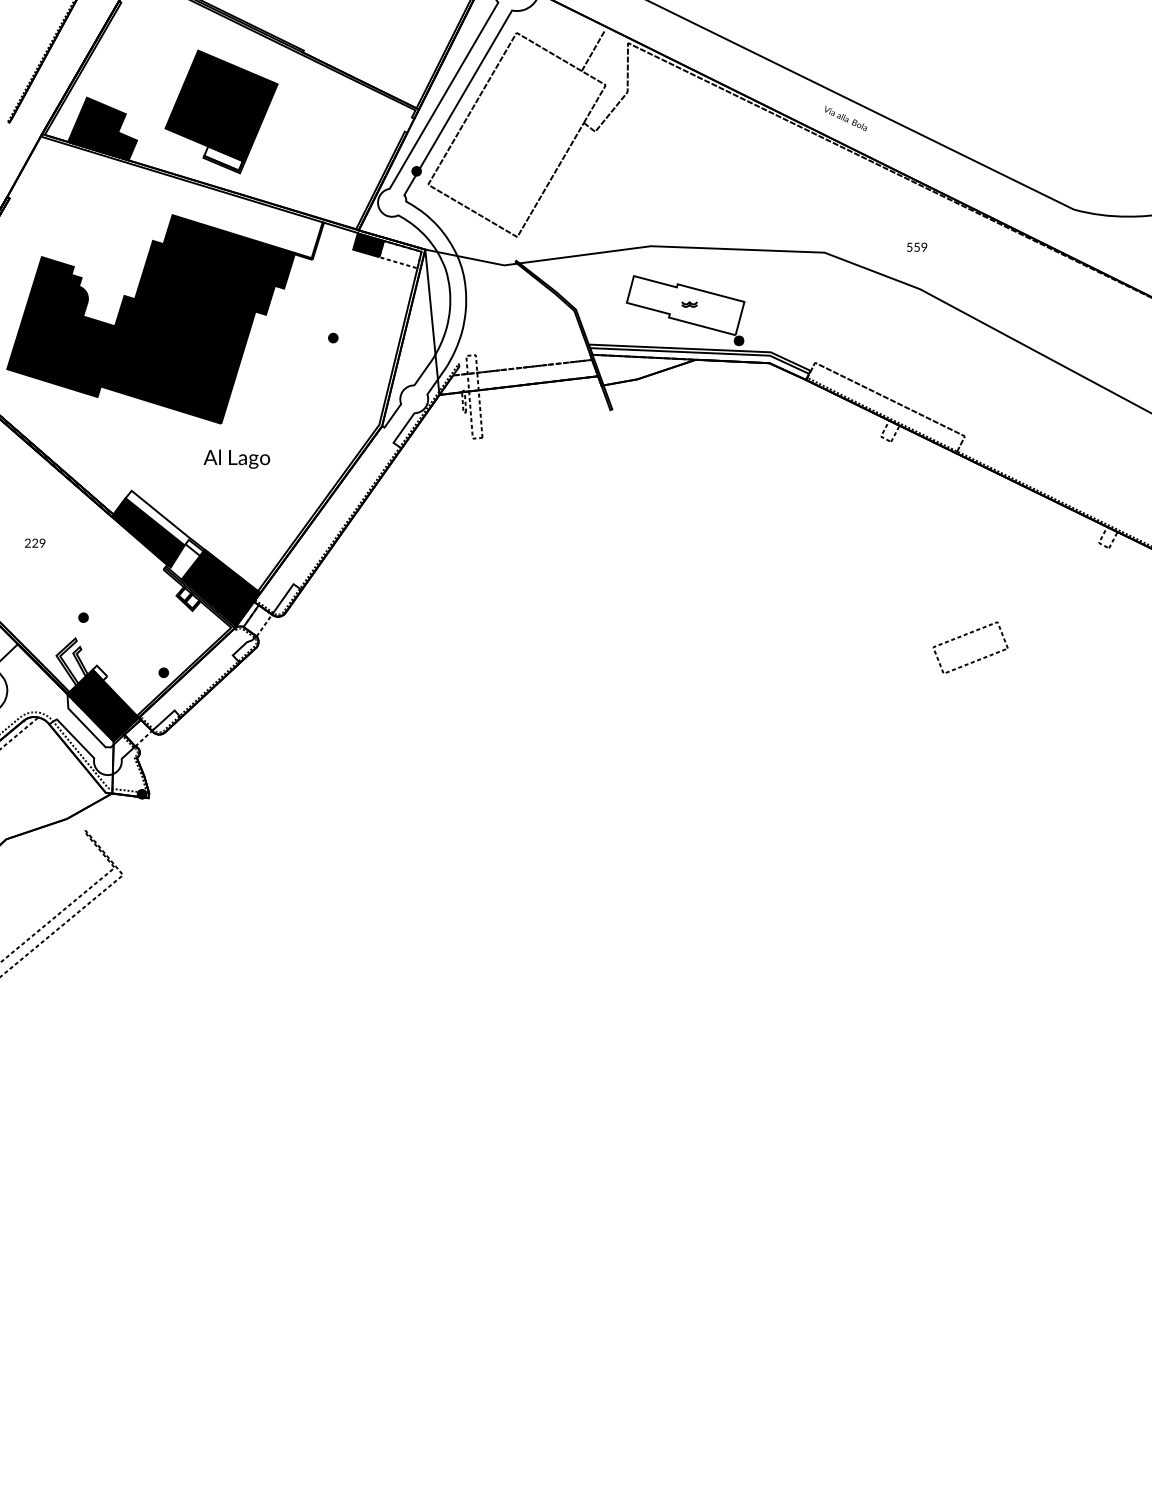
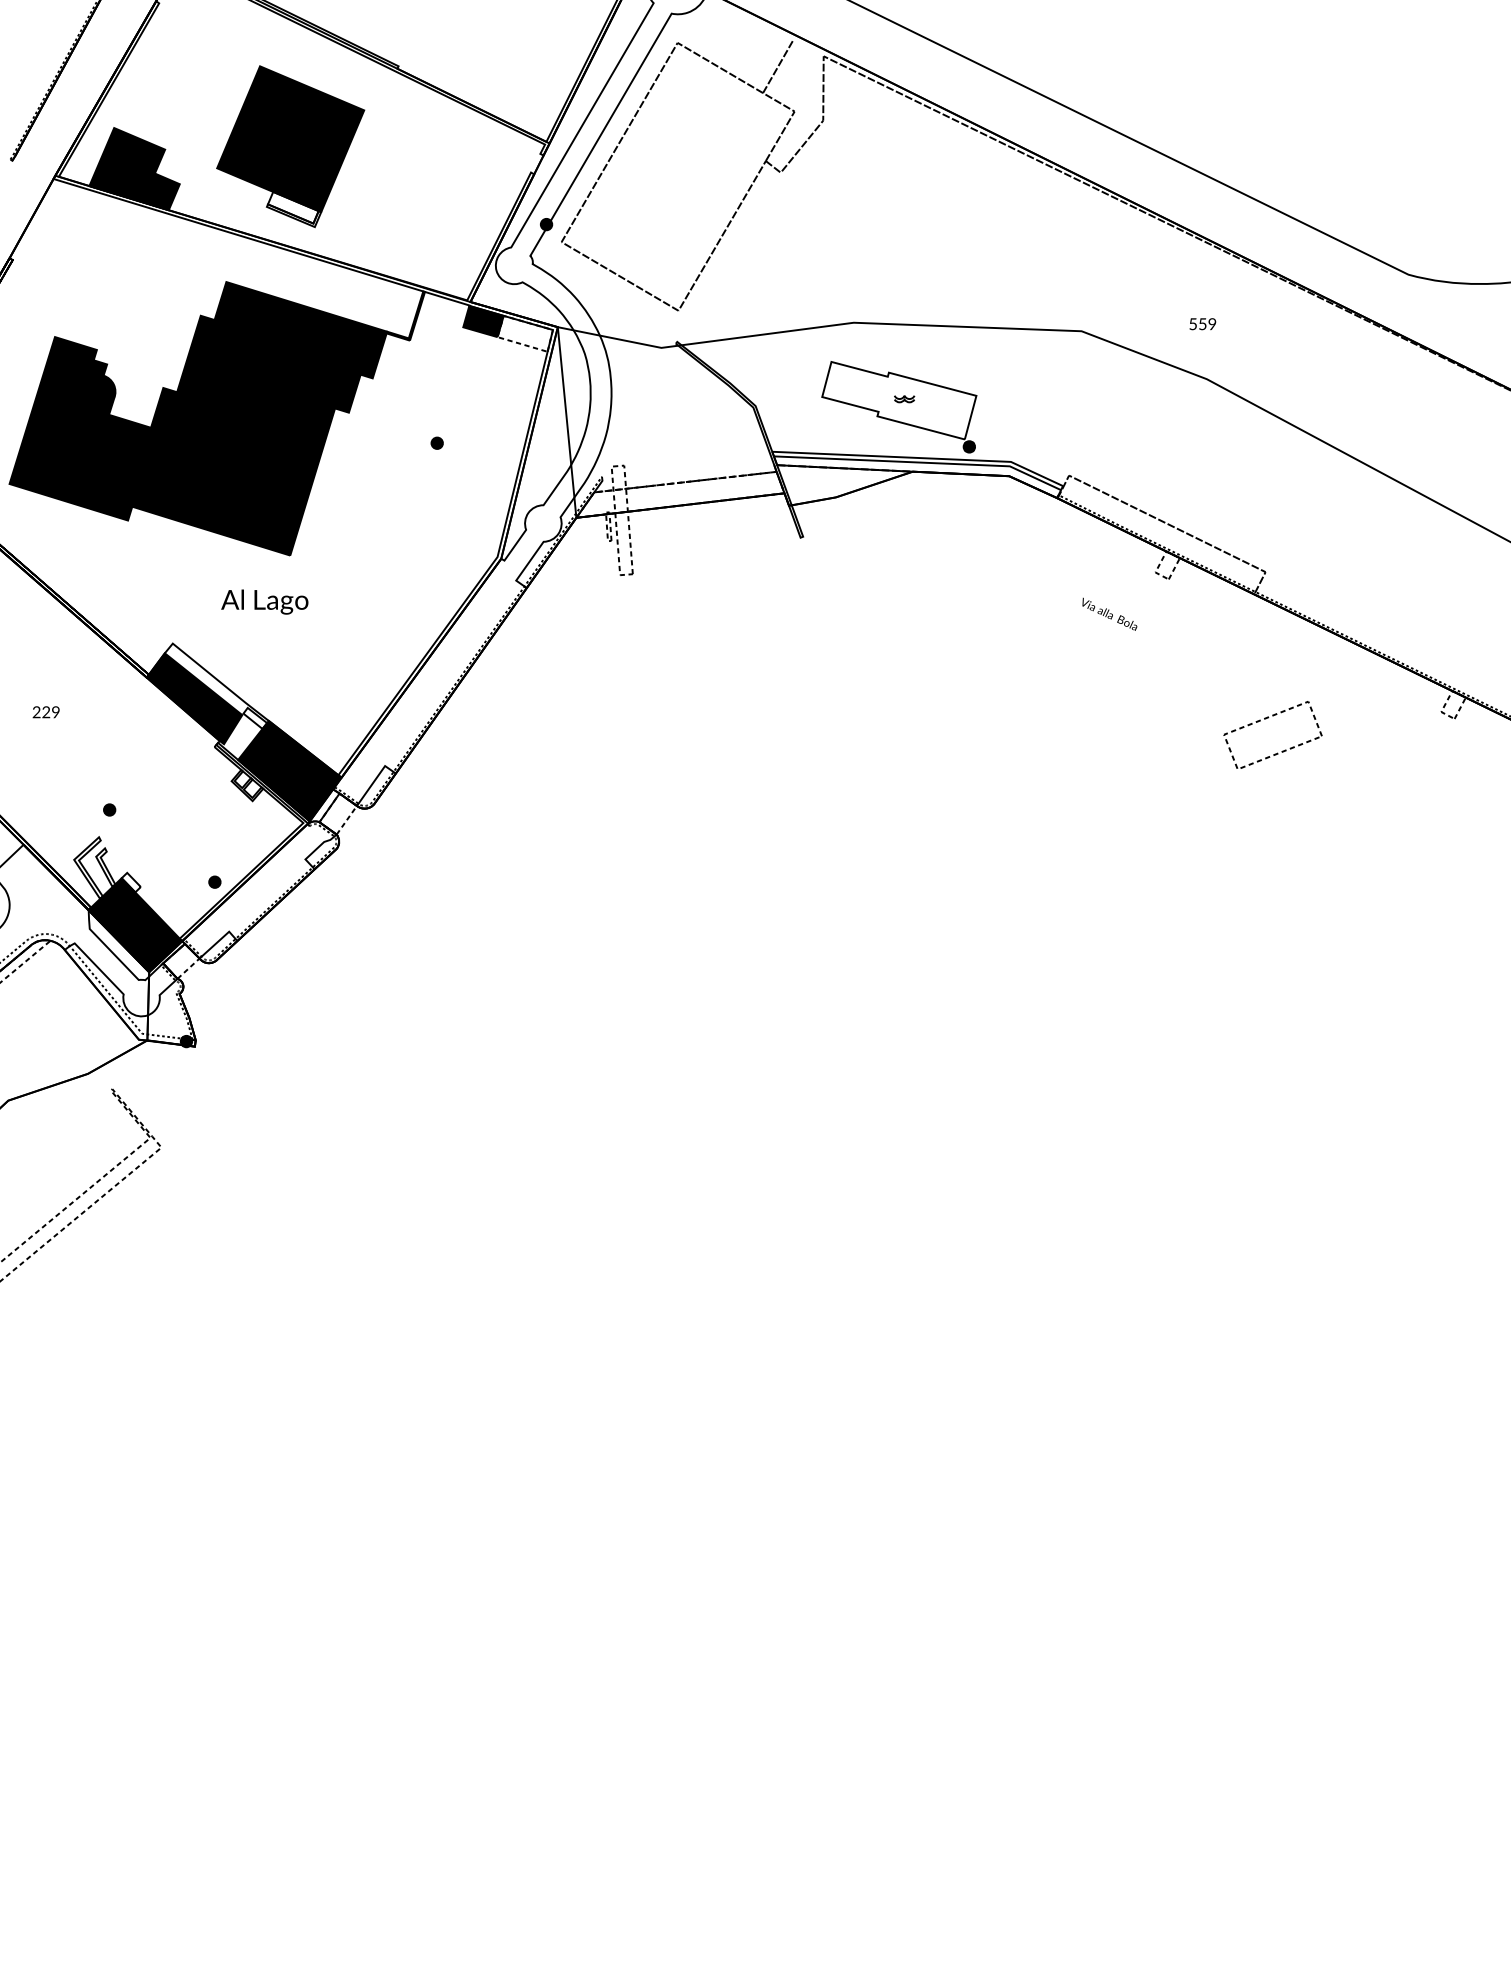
text: (845, 118) -> (1108, 614), moved
text: (236, 458) -> (264, 601), moved
part: (966, 635) -> (1267, 719), moved

